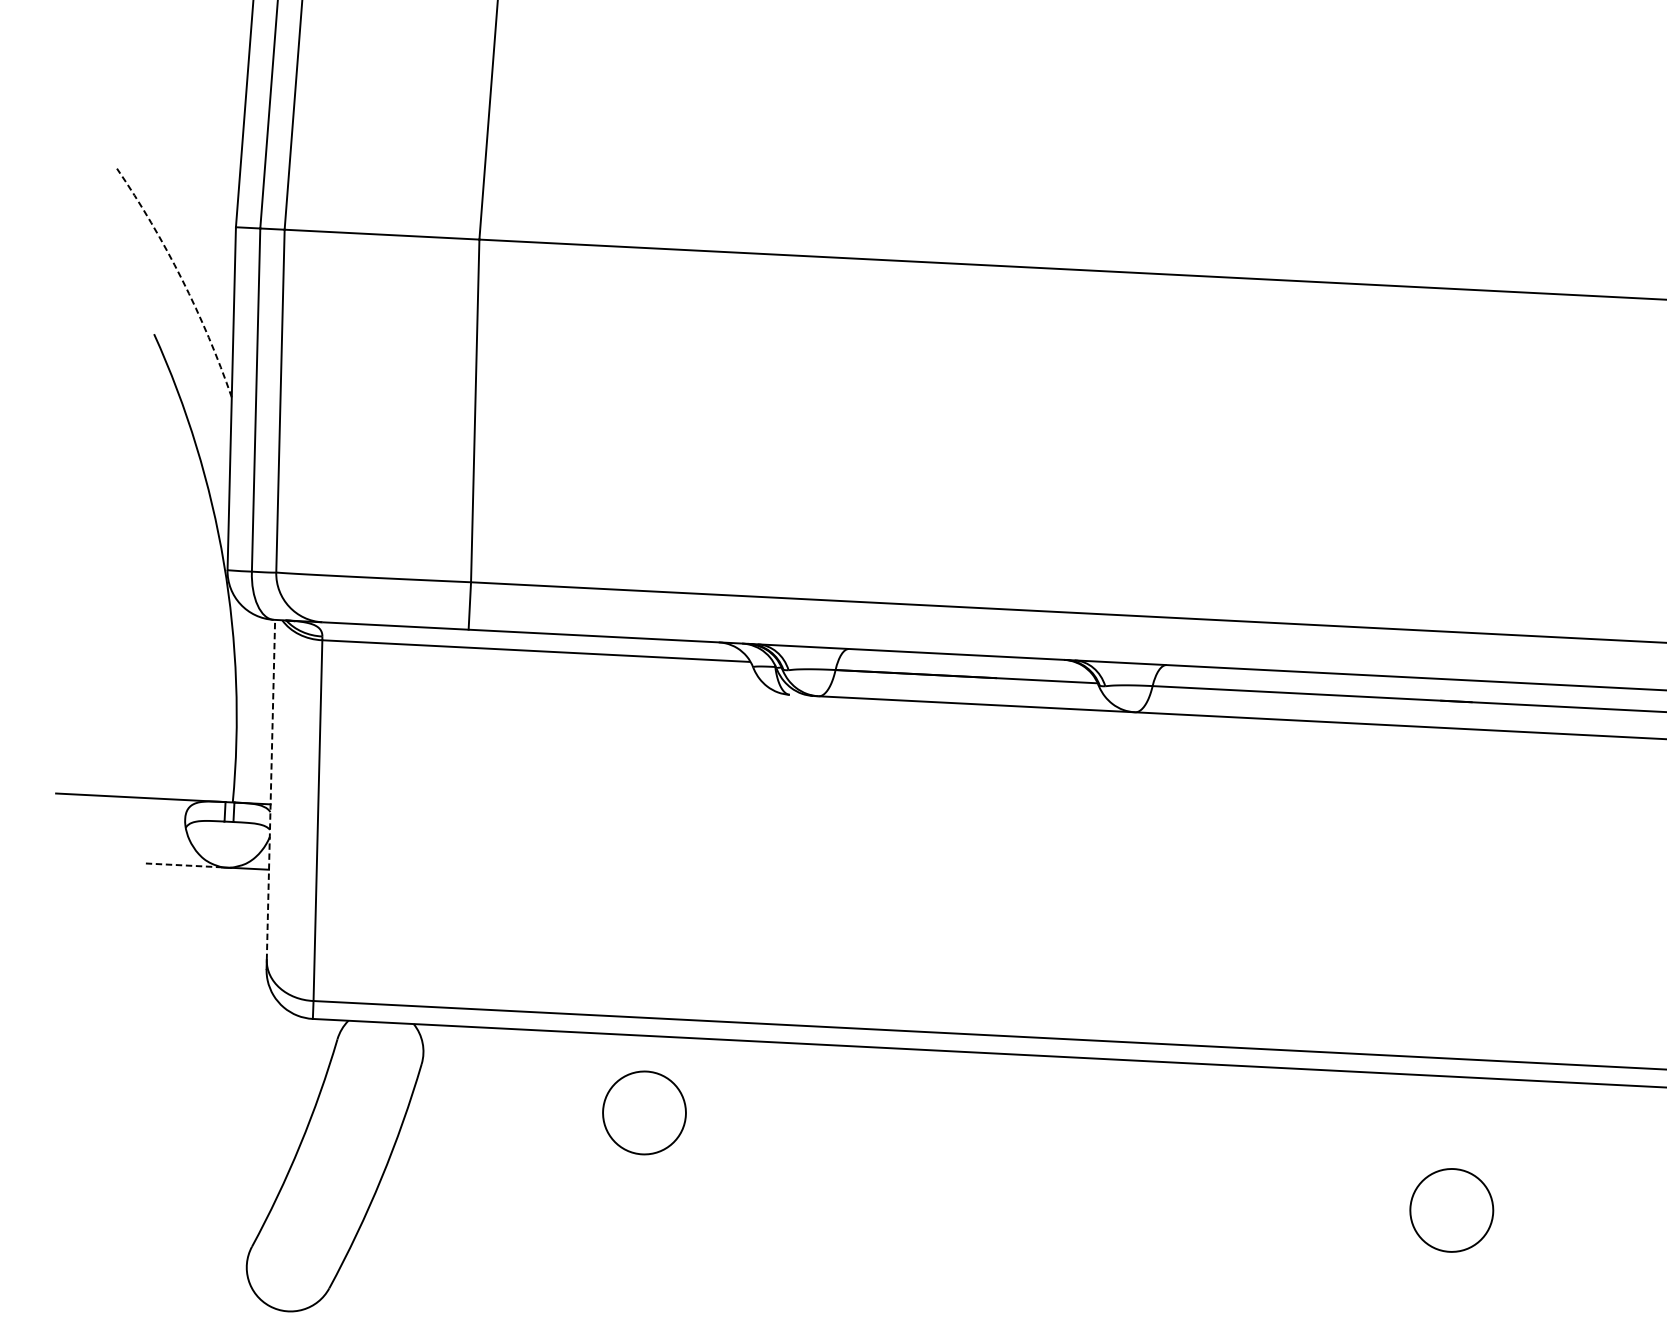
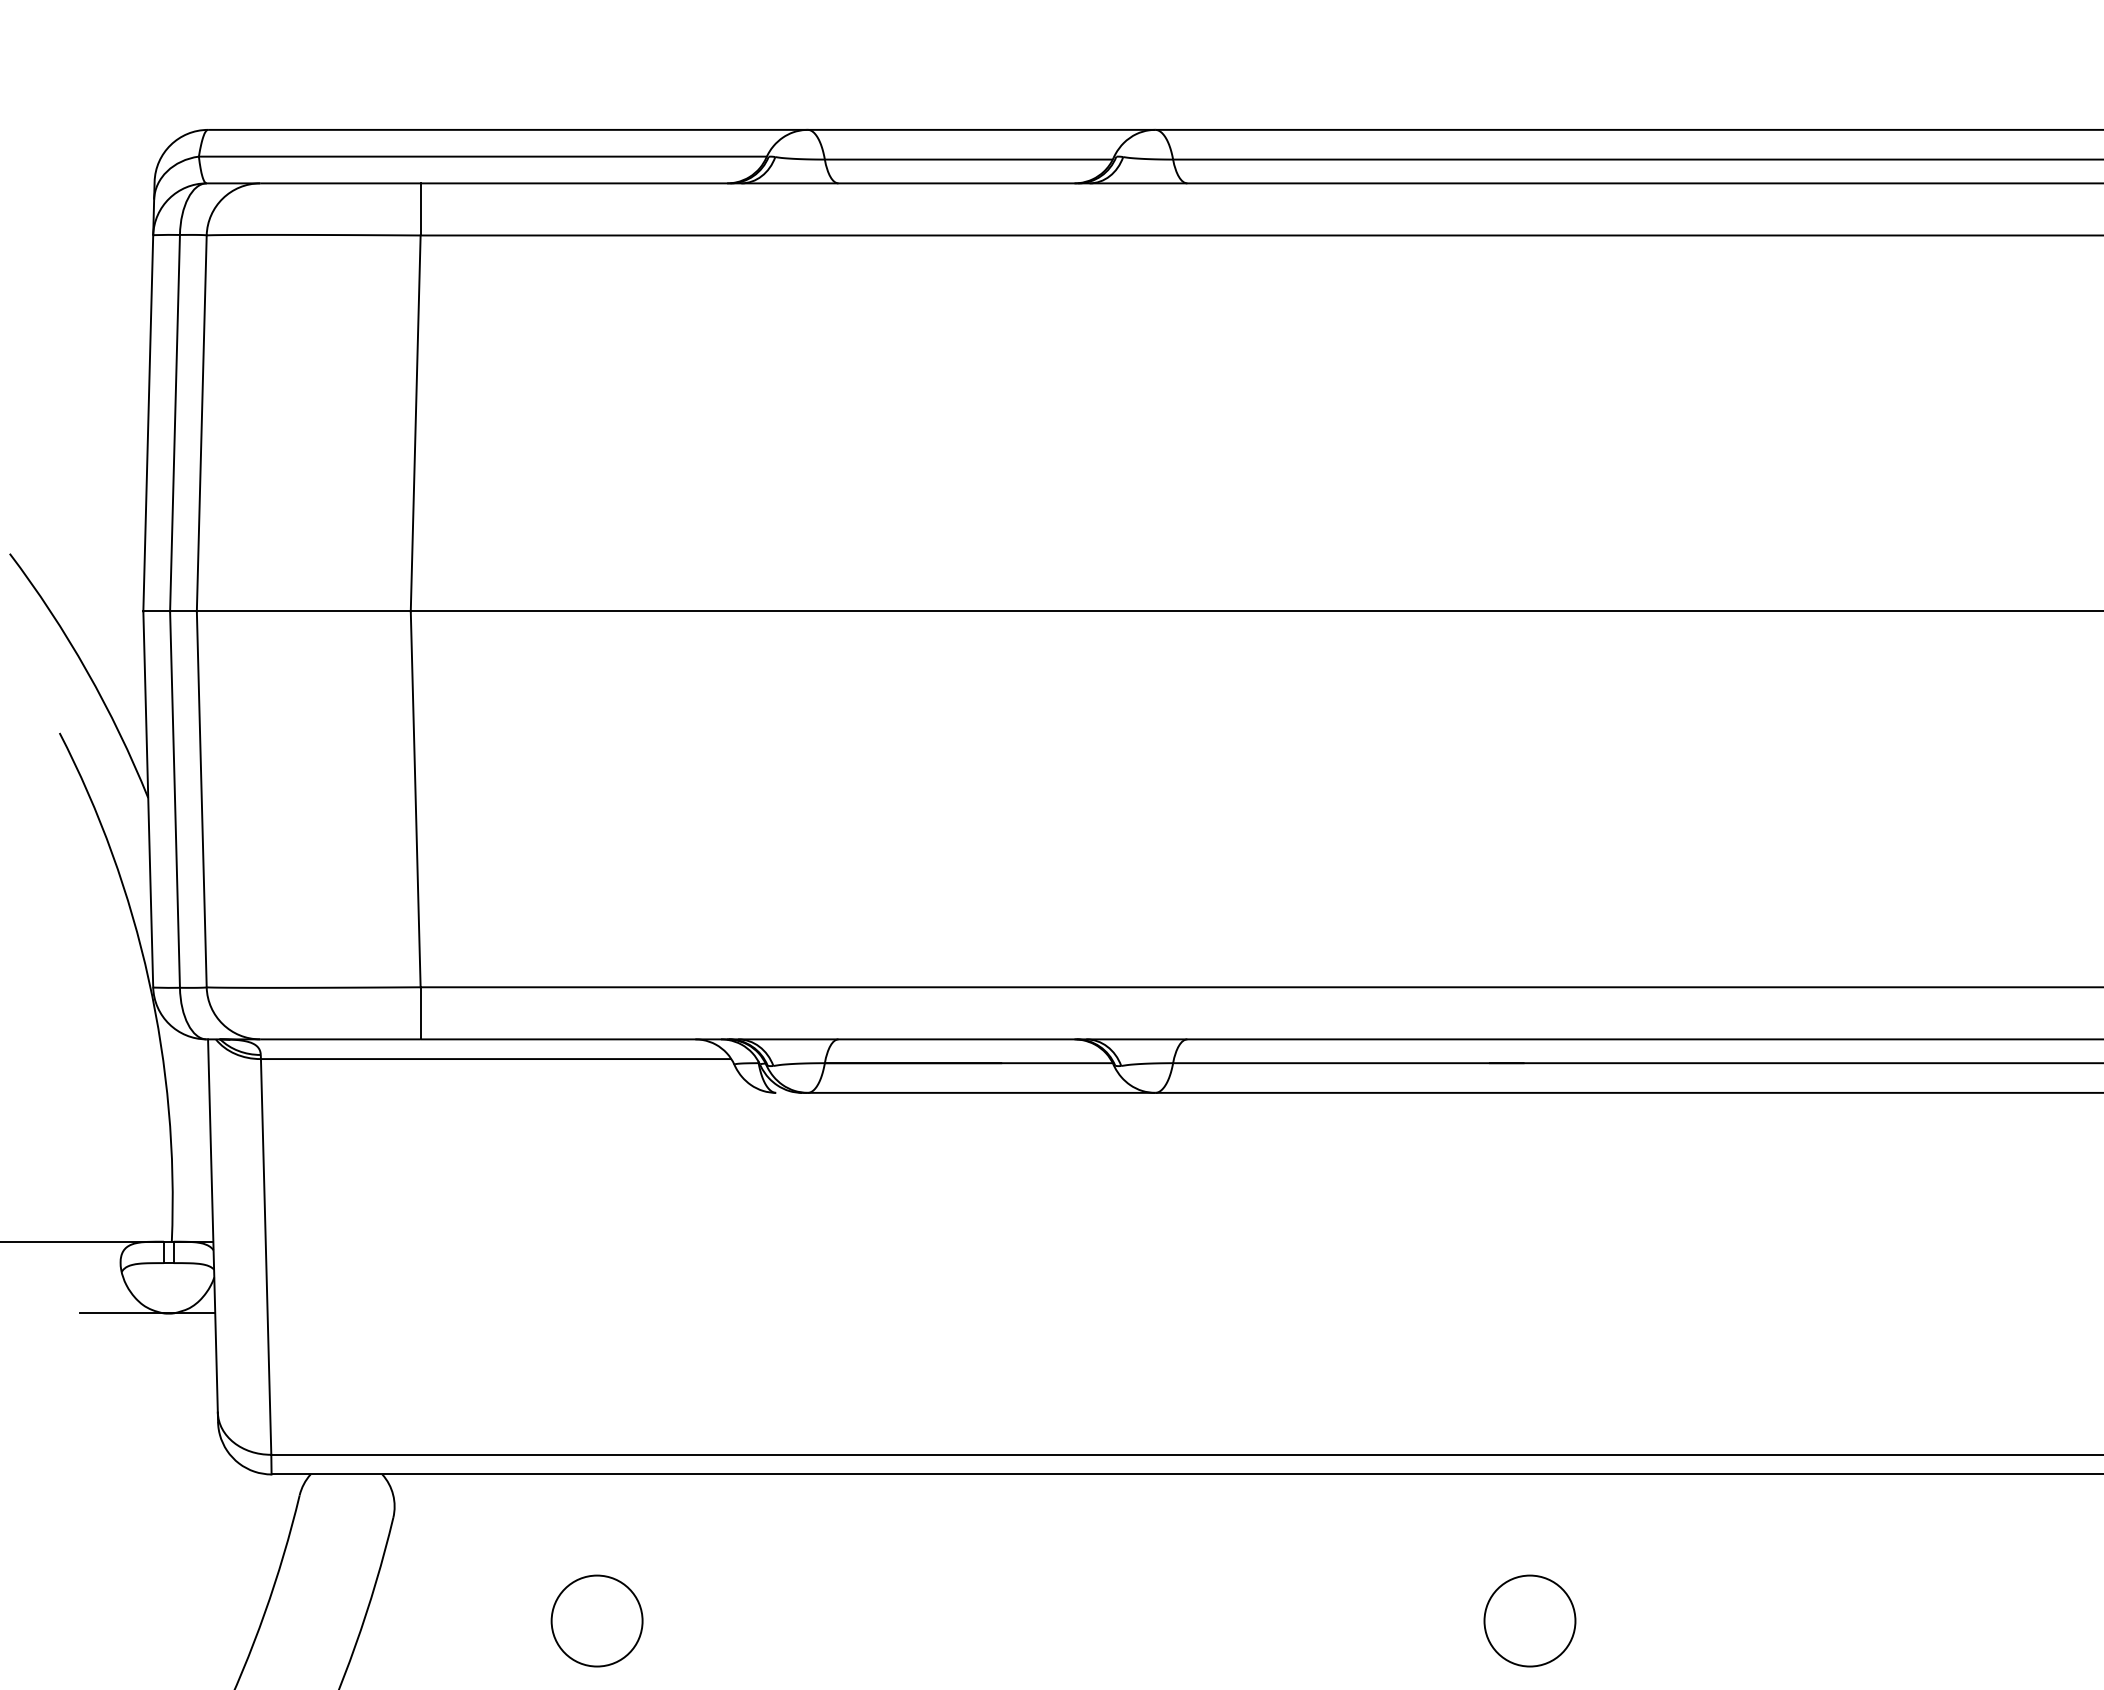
arc: (182, 279) -> (87, 671), dashed -> solid
line: (270, 789) -> (212, 1225), dashed -> solid
line: (183, 865) -> (121, 1313), dashed -> solid
circle: (643, 1112) -> (596, 1620), moved

